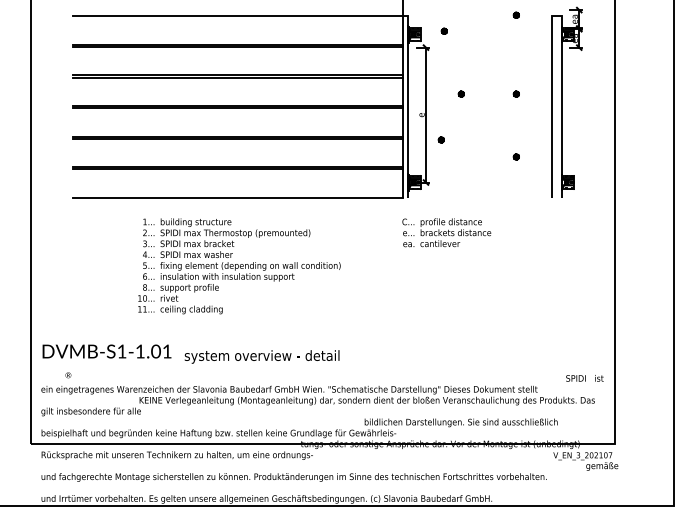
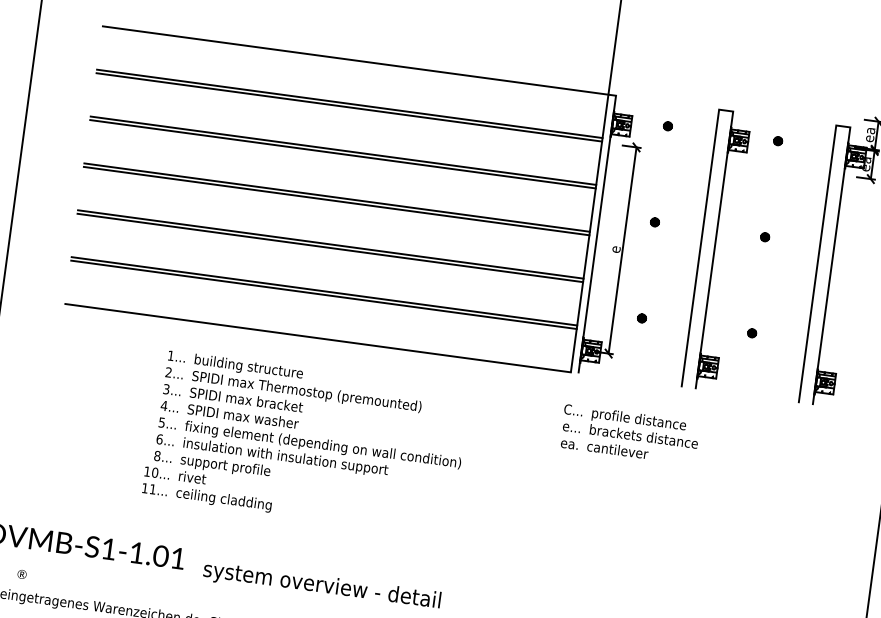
part: (515, 14) -> (776, 139), moved
part: (460, 93) -> (653, 221), moved
part: (486, 106) -> (716, 249), added
part: (440, 139) -> (640, 317), moved

